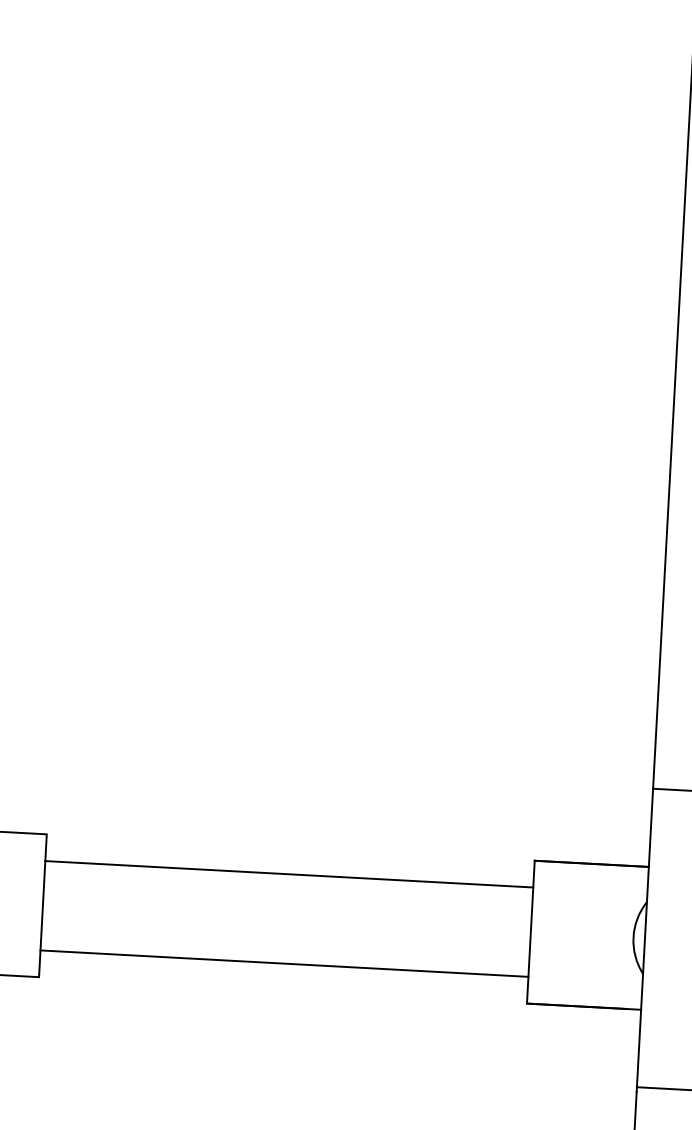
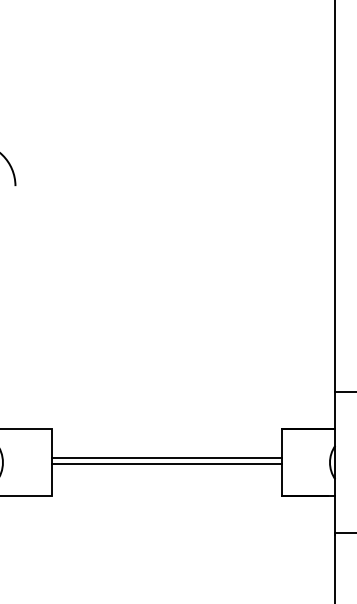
line: (288, 873) -> (166, 463), moved
line: (284, 962) -> (166, 457), moved

